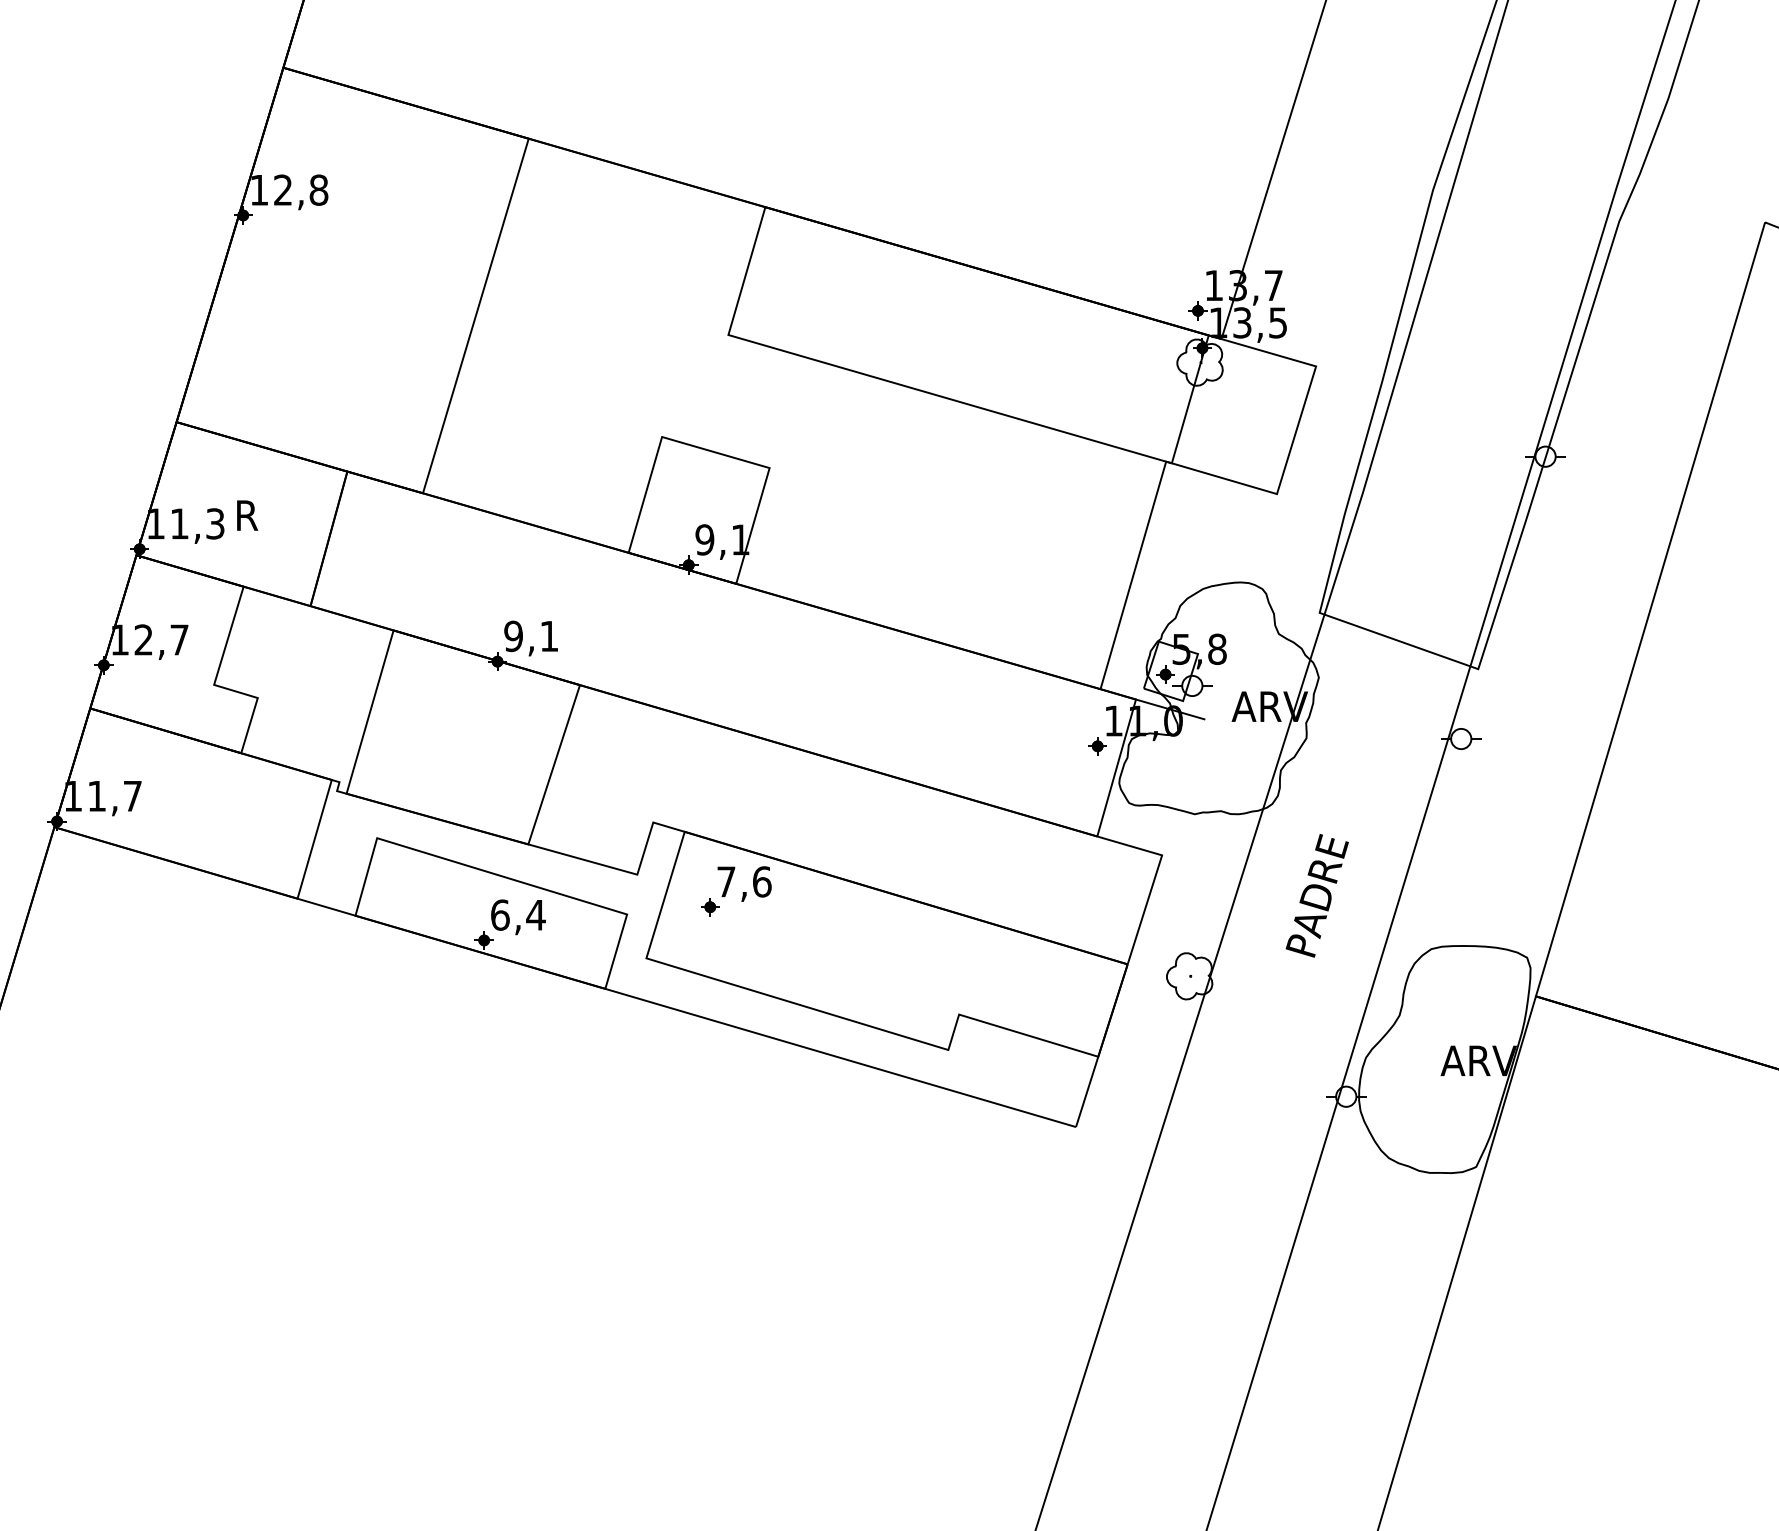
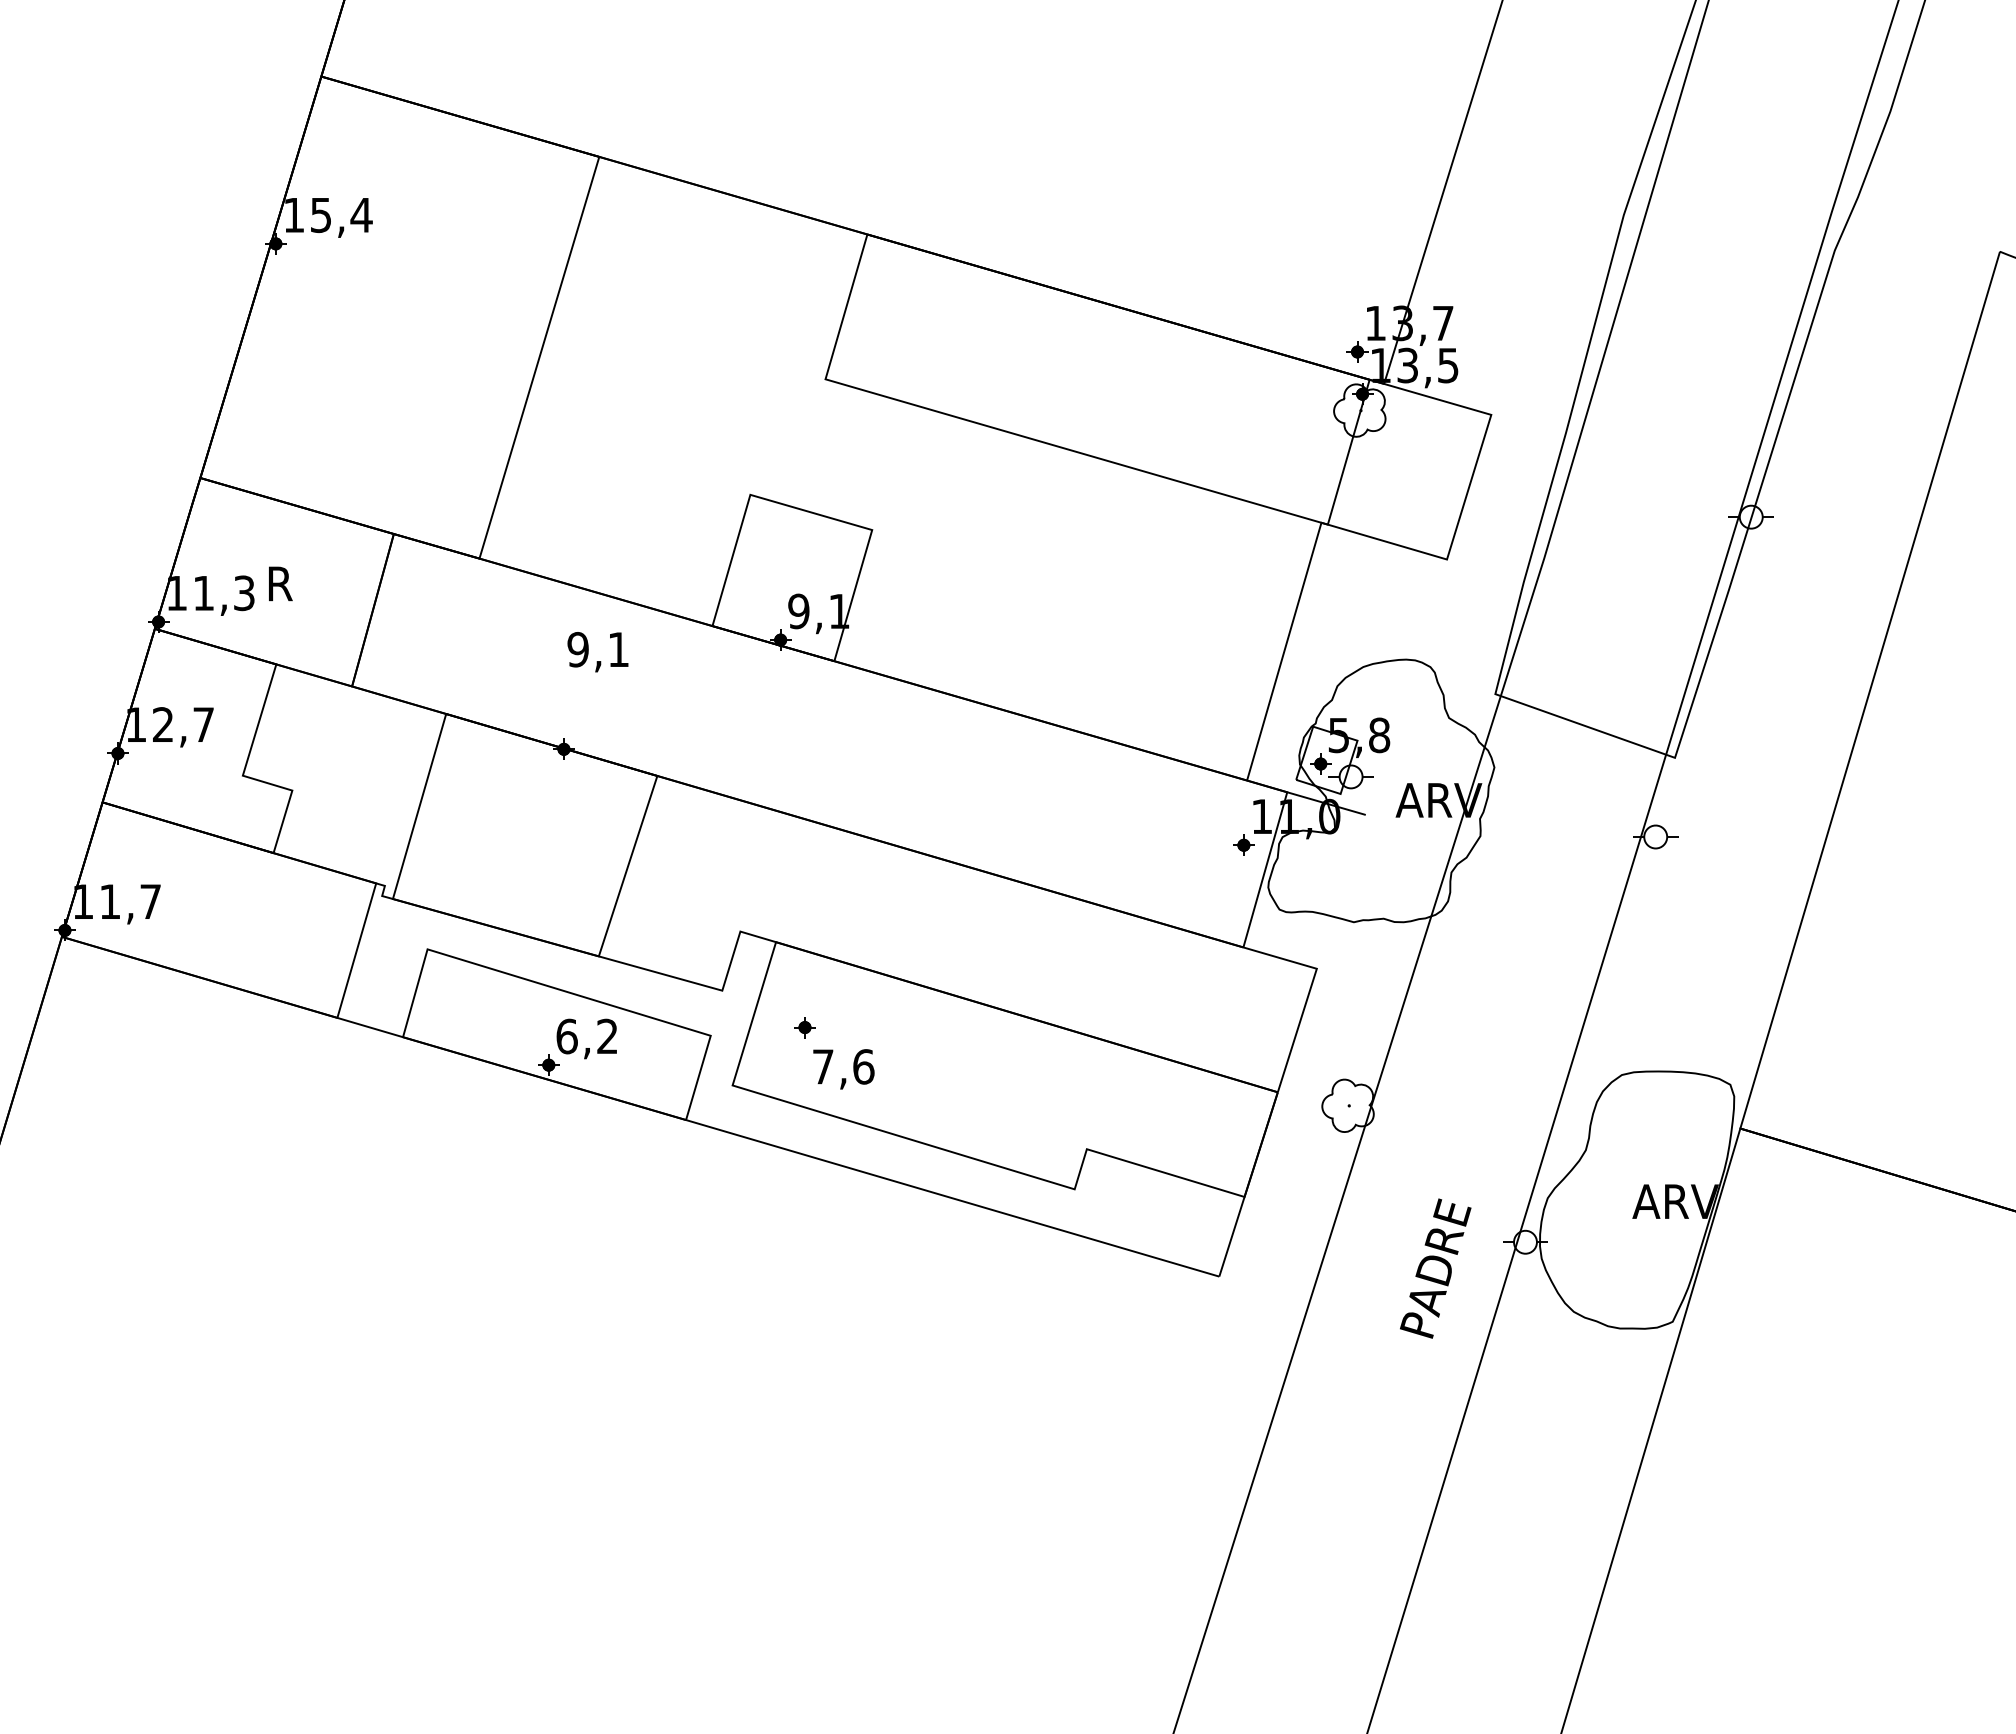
text: (301, 190) -> (341, 215), 12,8 -> 15,4
text: (530, 638) -> (597, 652), moved
text: (744, 884) -> (843, 1069), moved
text: (1317, 895) -> (1435, 1268), moved
text: (535, 914) -> (607, 1035), 6,4 -> 6,2

